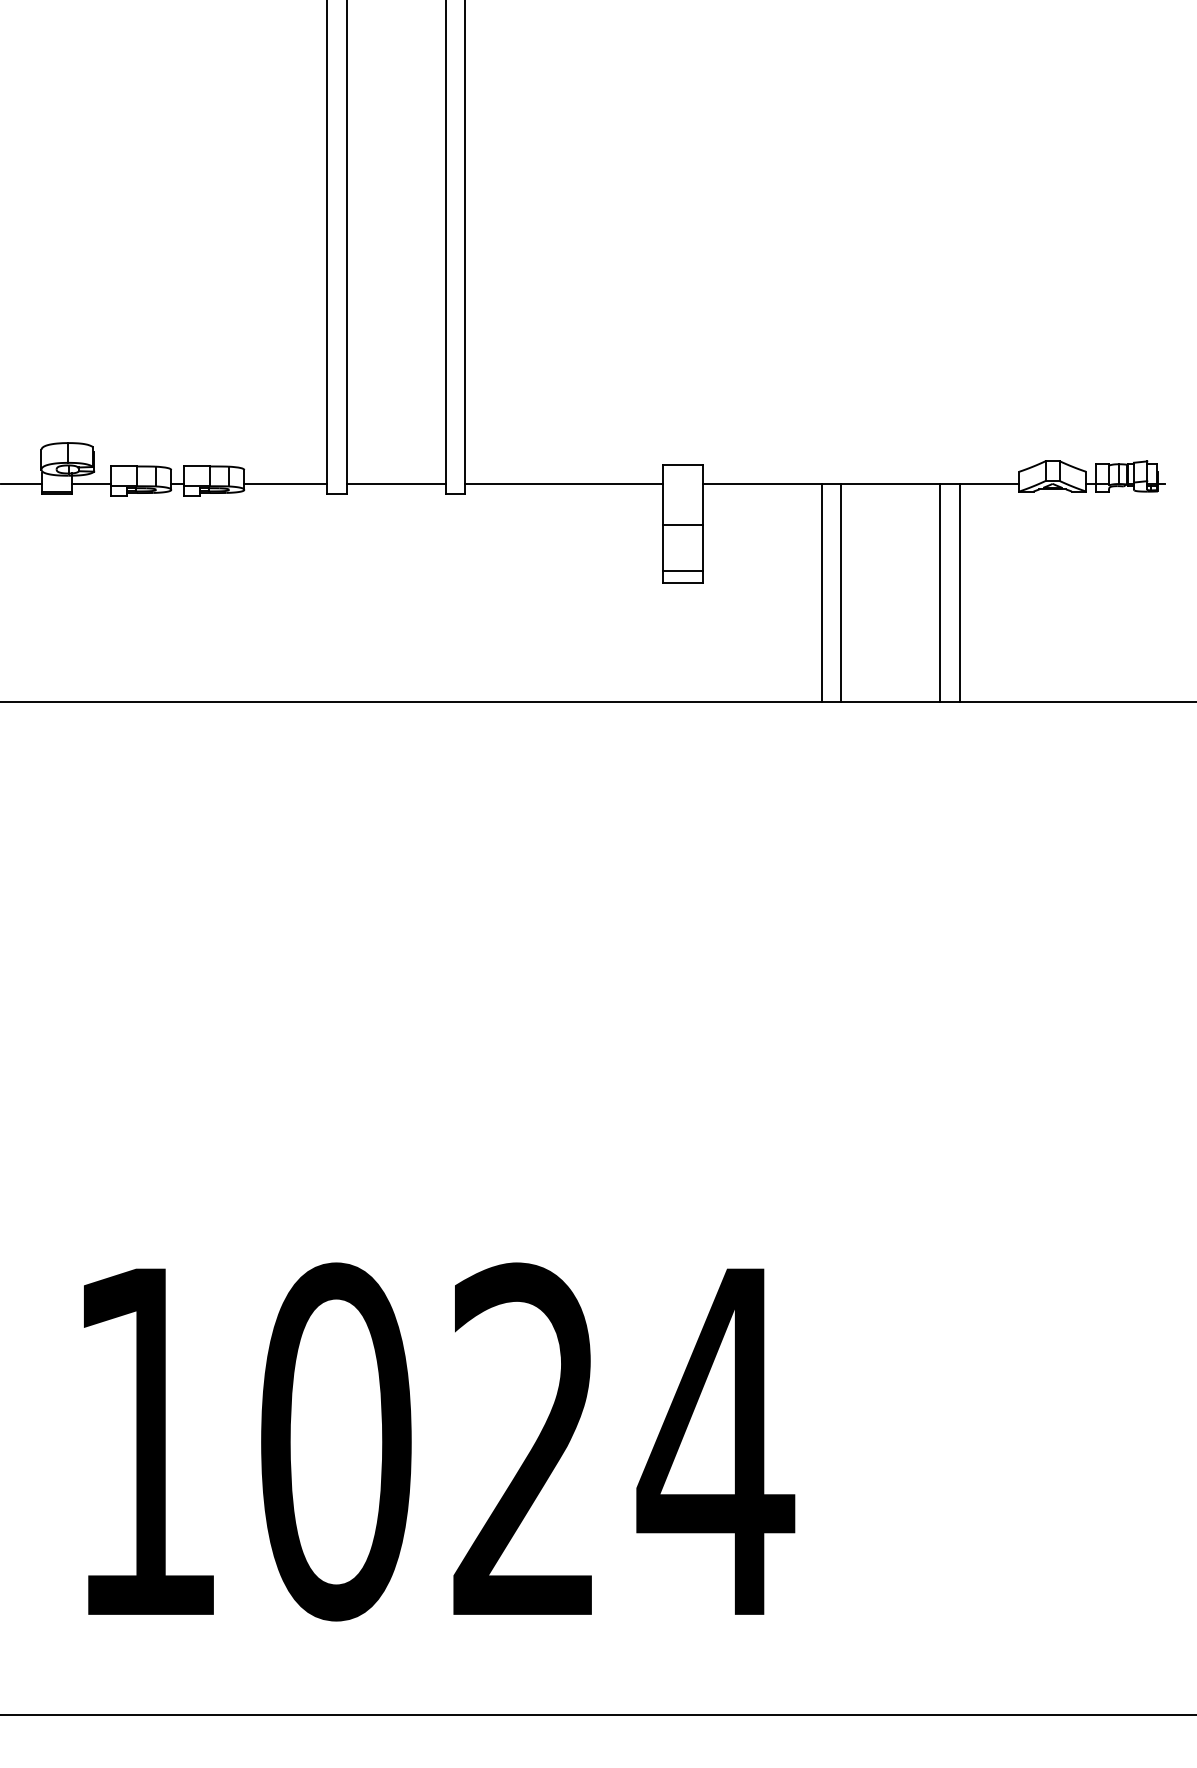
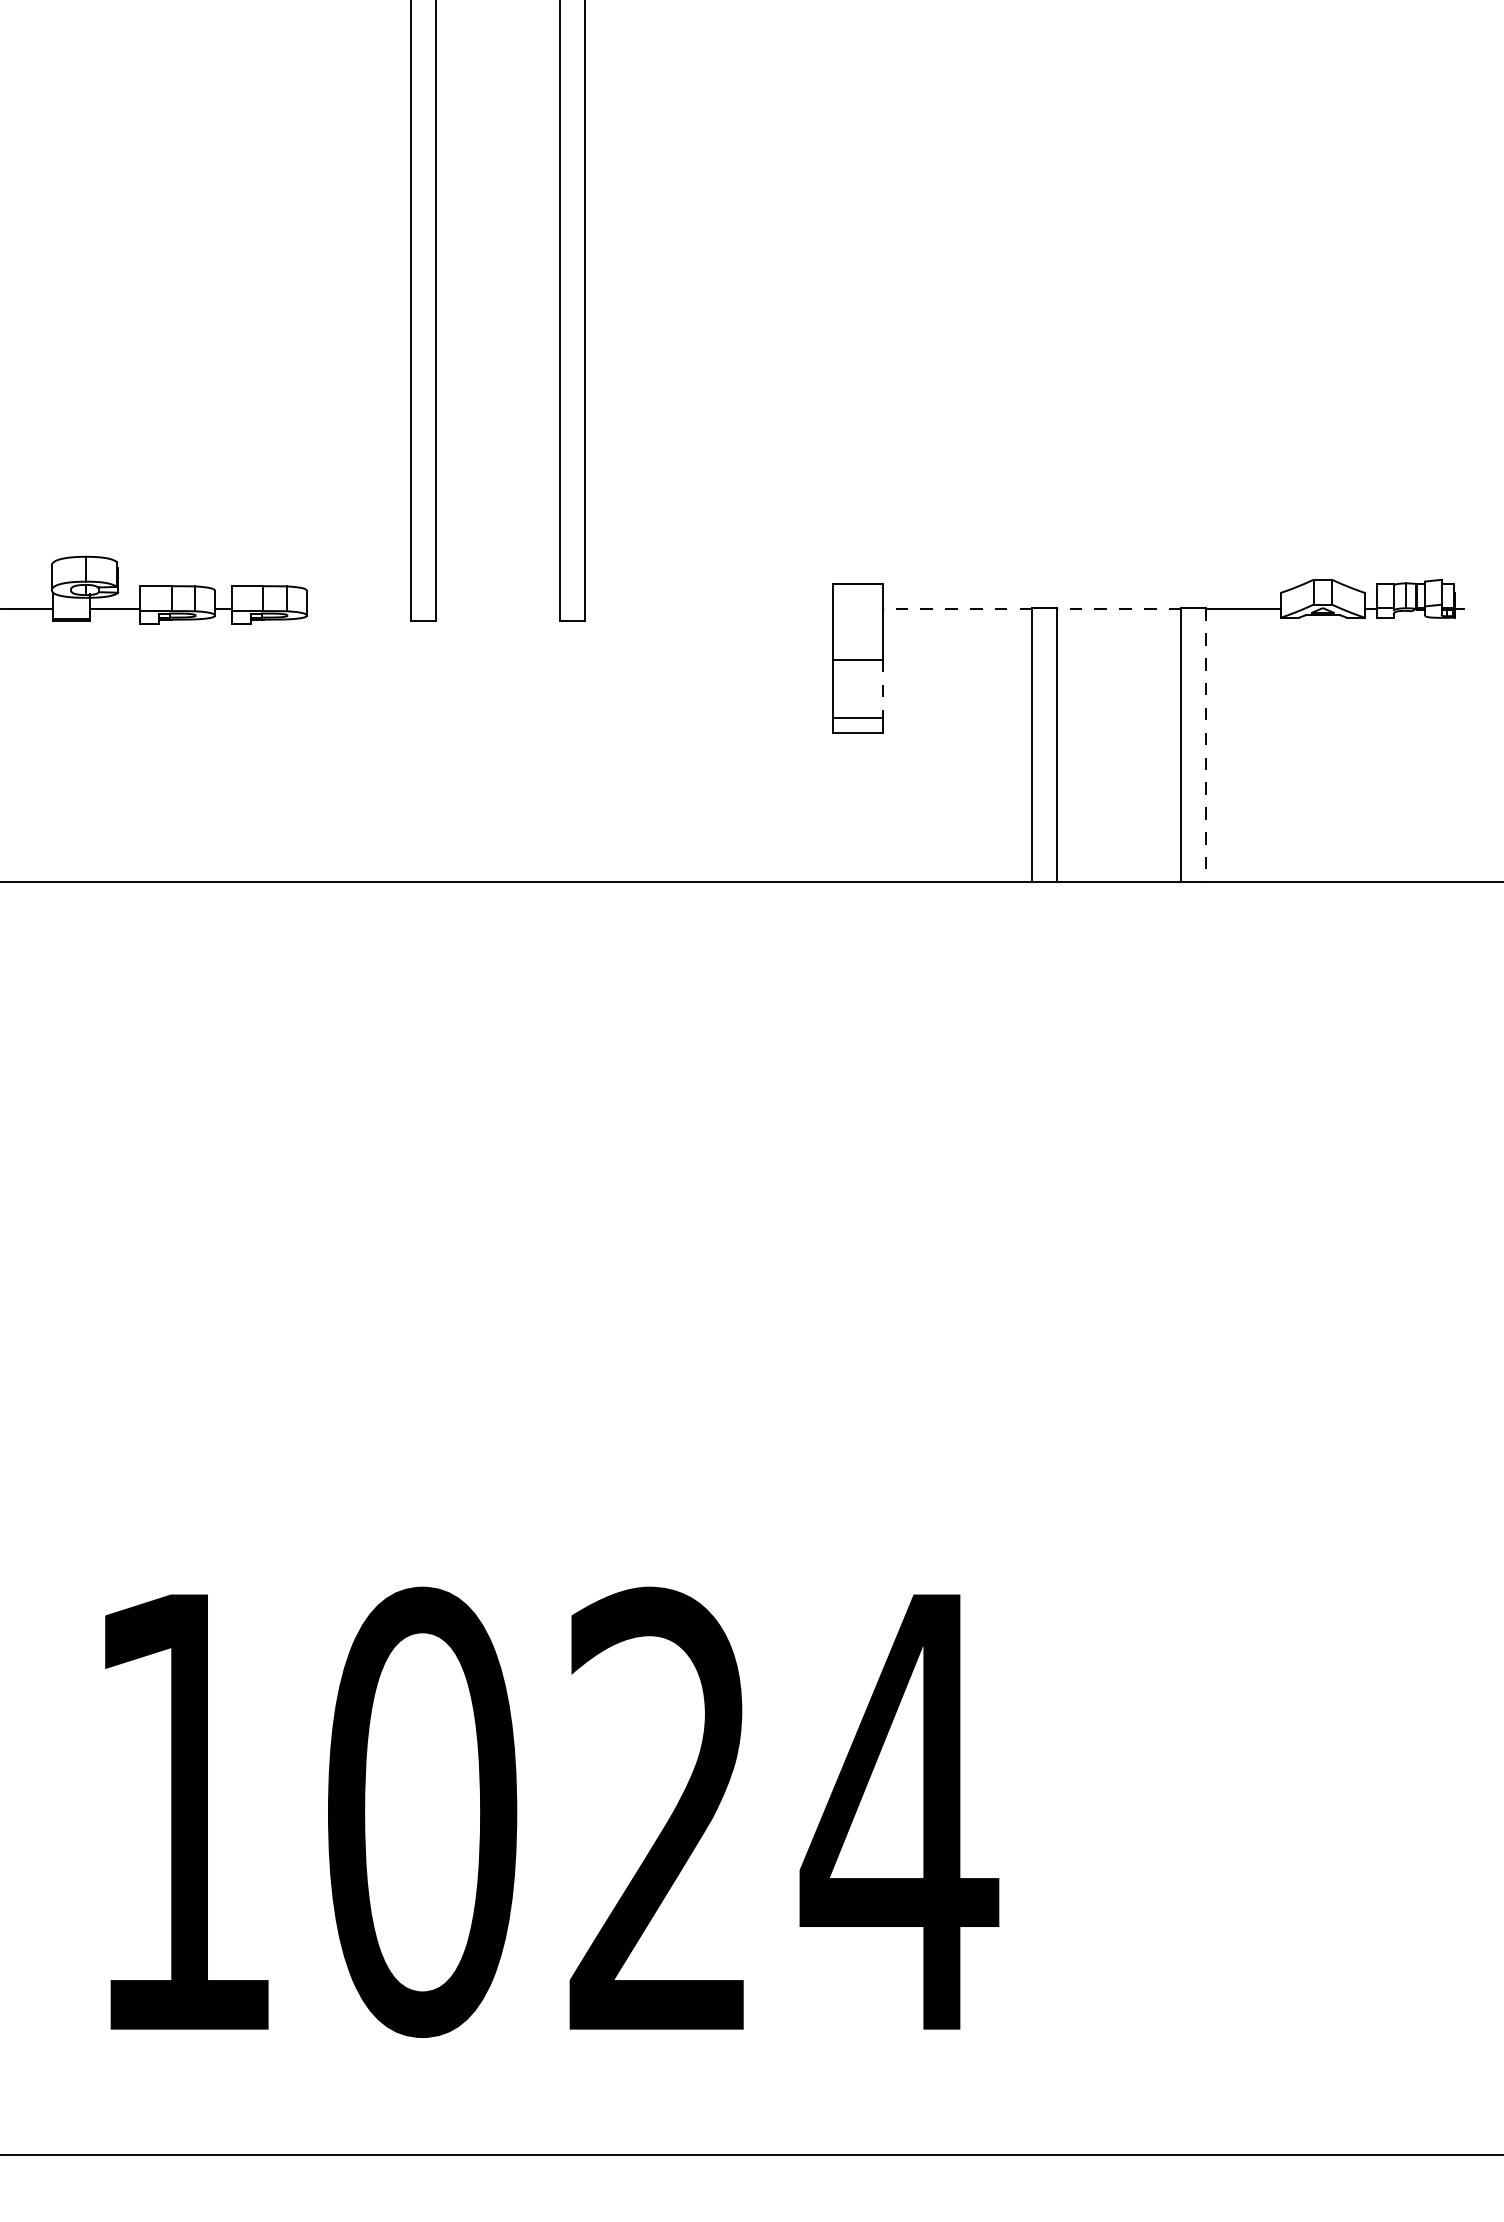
line: (285, 484) -> (358, 608), removed
line: (395, 484) -> (496, 608), removed
line: (564, 484) -> (709, 608), removed
line: (761, 484) -> (956, 608), solid -> dashed
line: (890, 484) -> (1119, 608), solid -> dashed
line: (702, 548) -> (882, 689), solid -> dashed
line: (959, 593) -> (1205, 745), solid -> dashed

